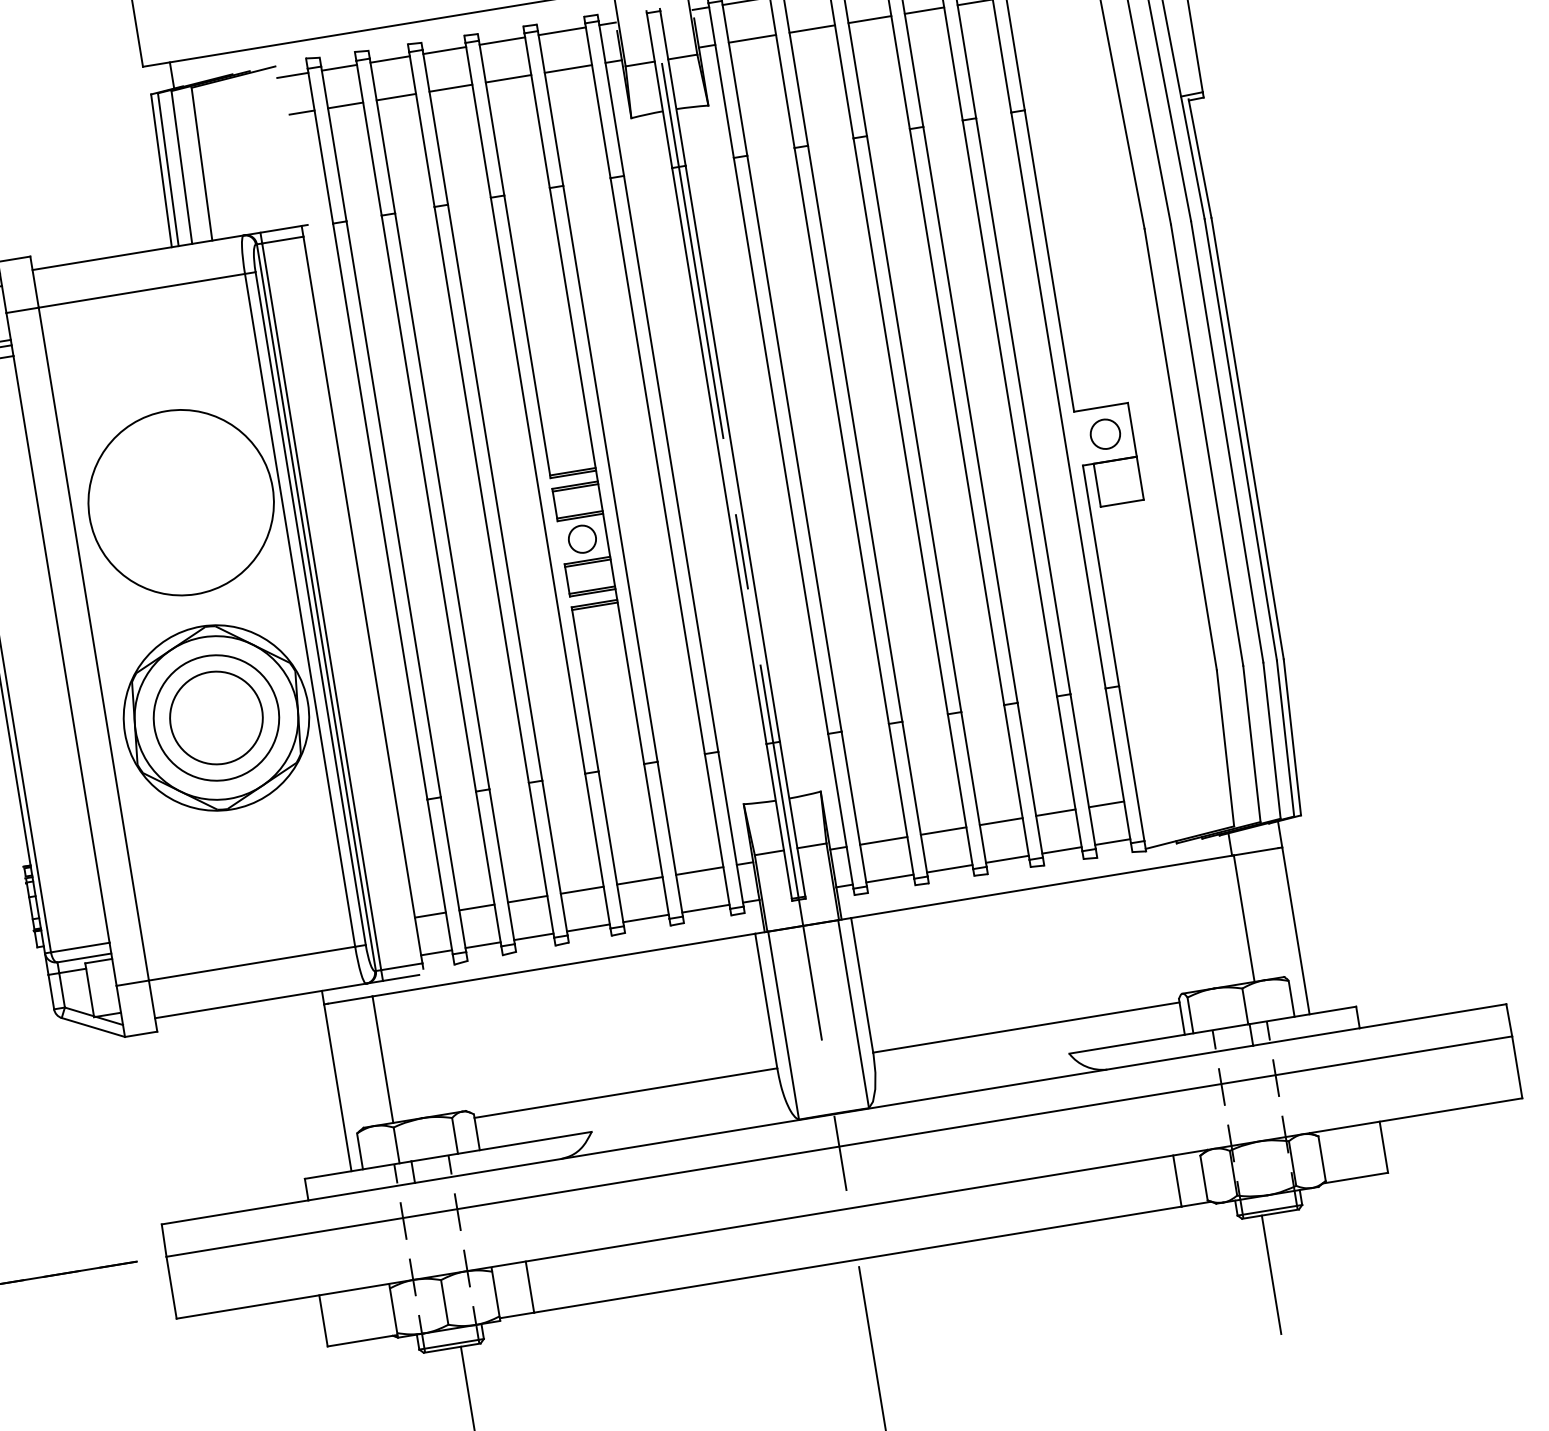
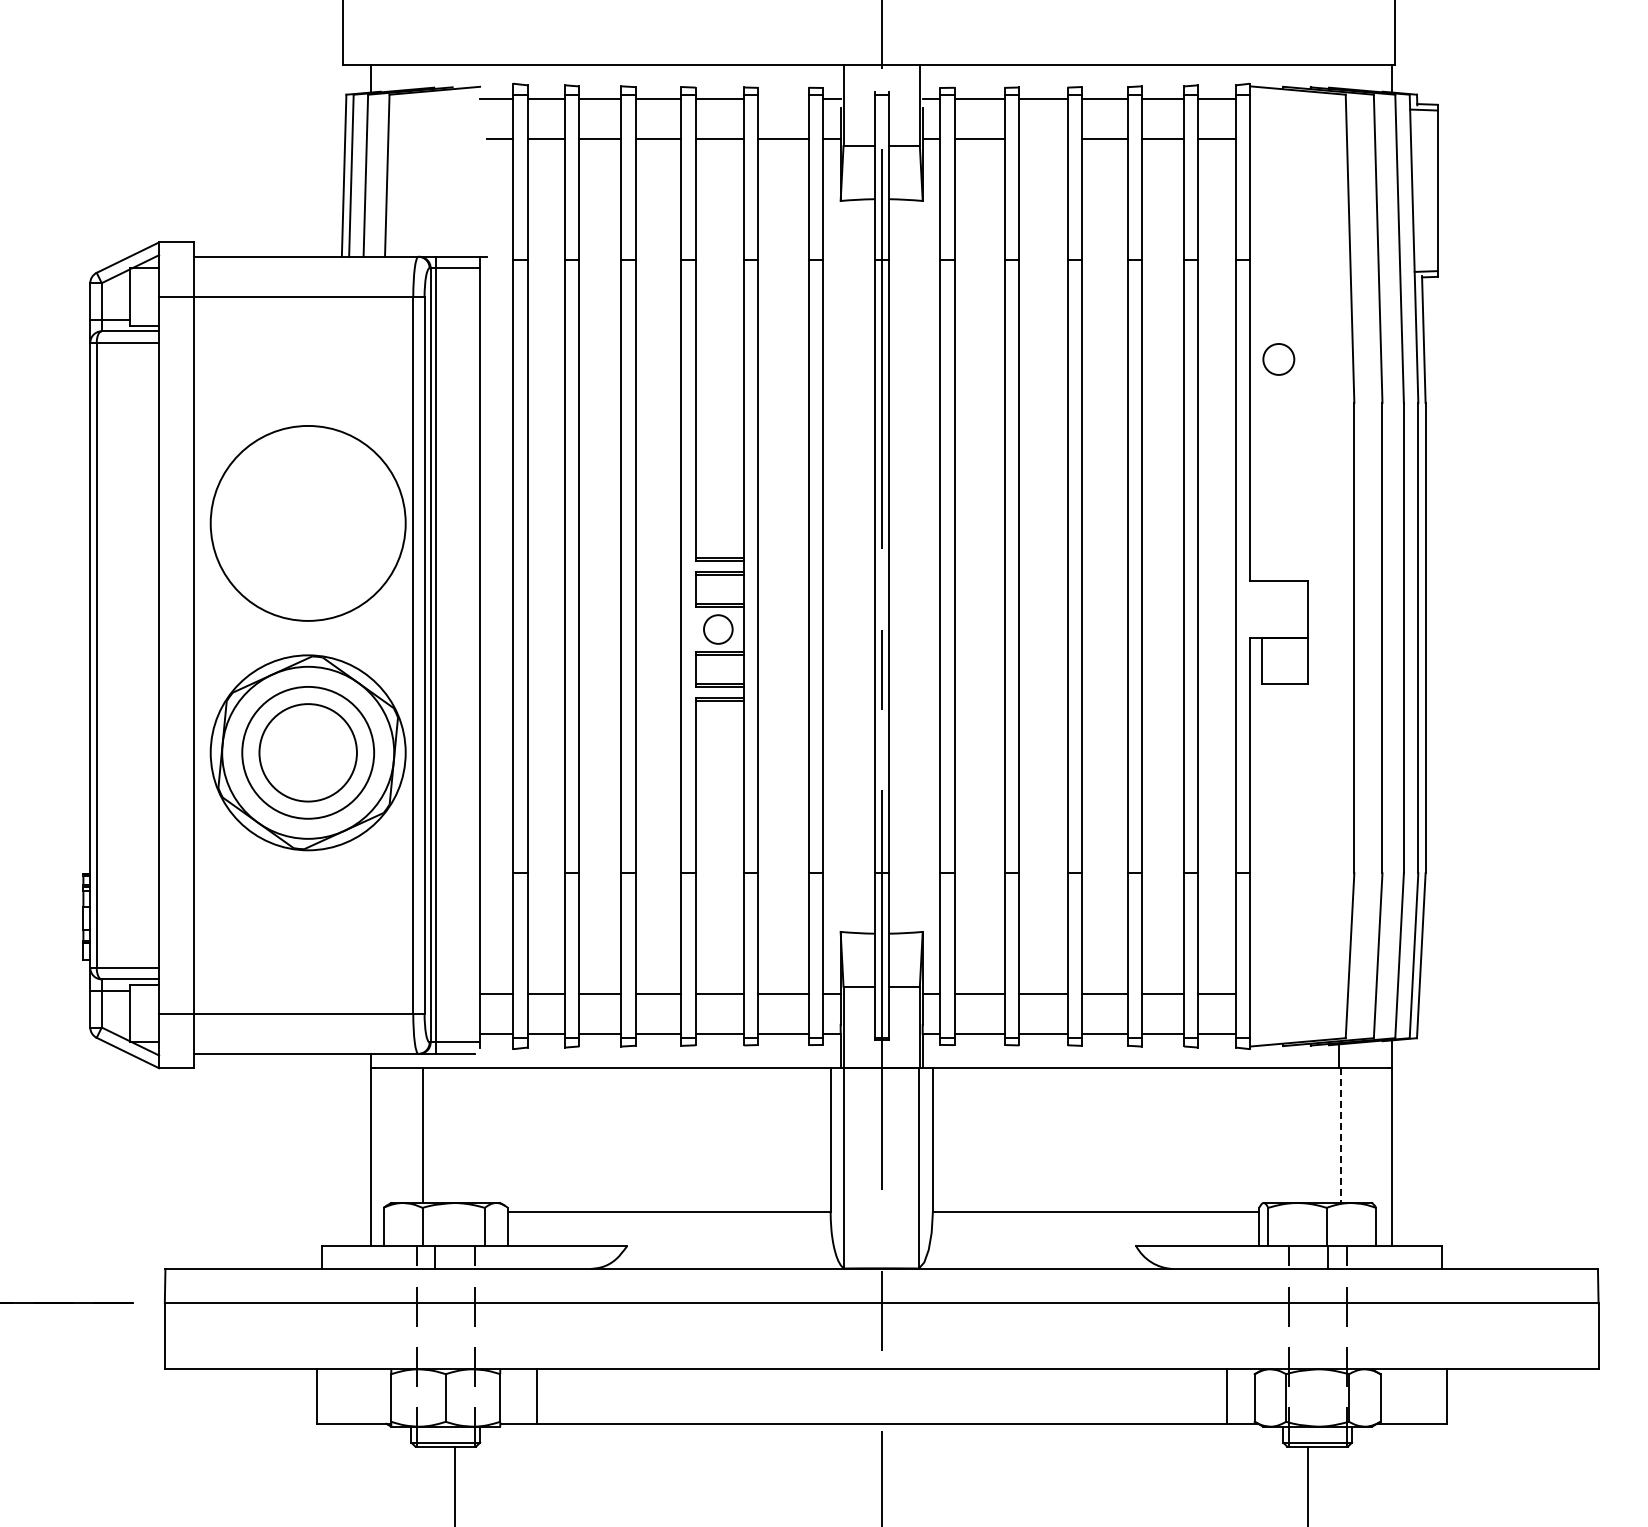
line: (812, 29) -> (1043, 139), removed
line: (562, 31) -> (783, 99), removed
circle: (1105, 434) -> (1278, 359), moved
line: (1244, 919) -> (1340, 1136), solid -> dashed

